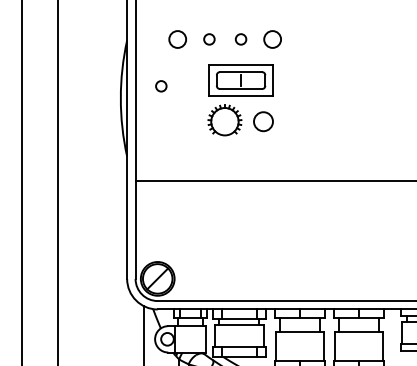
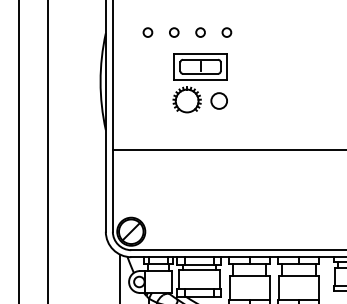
circle: (177, 39) -> (147, 32), size x0.62
circle: (272, 39) -> (226, 32), size x0.62
circle: (161, 86) -> (134, 71), removed

